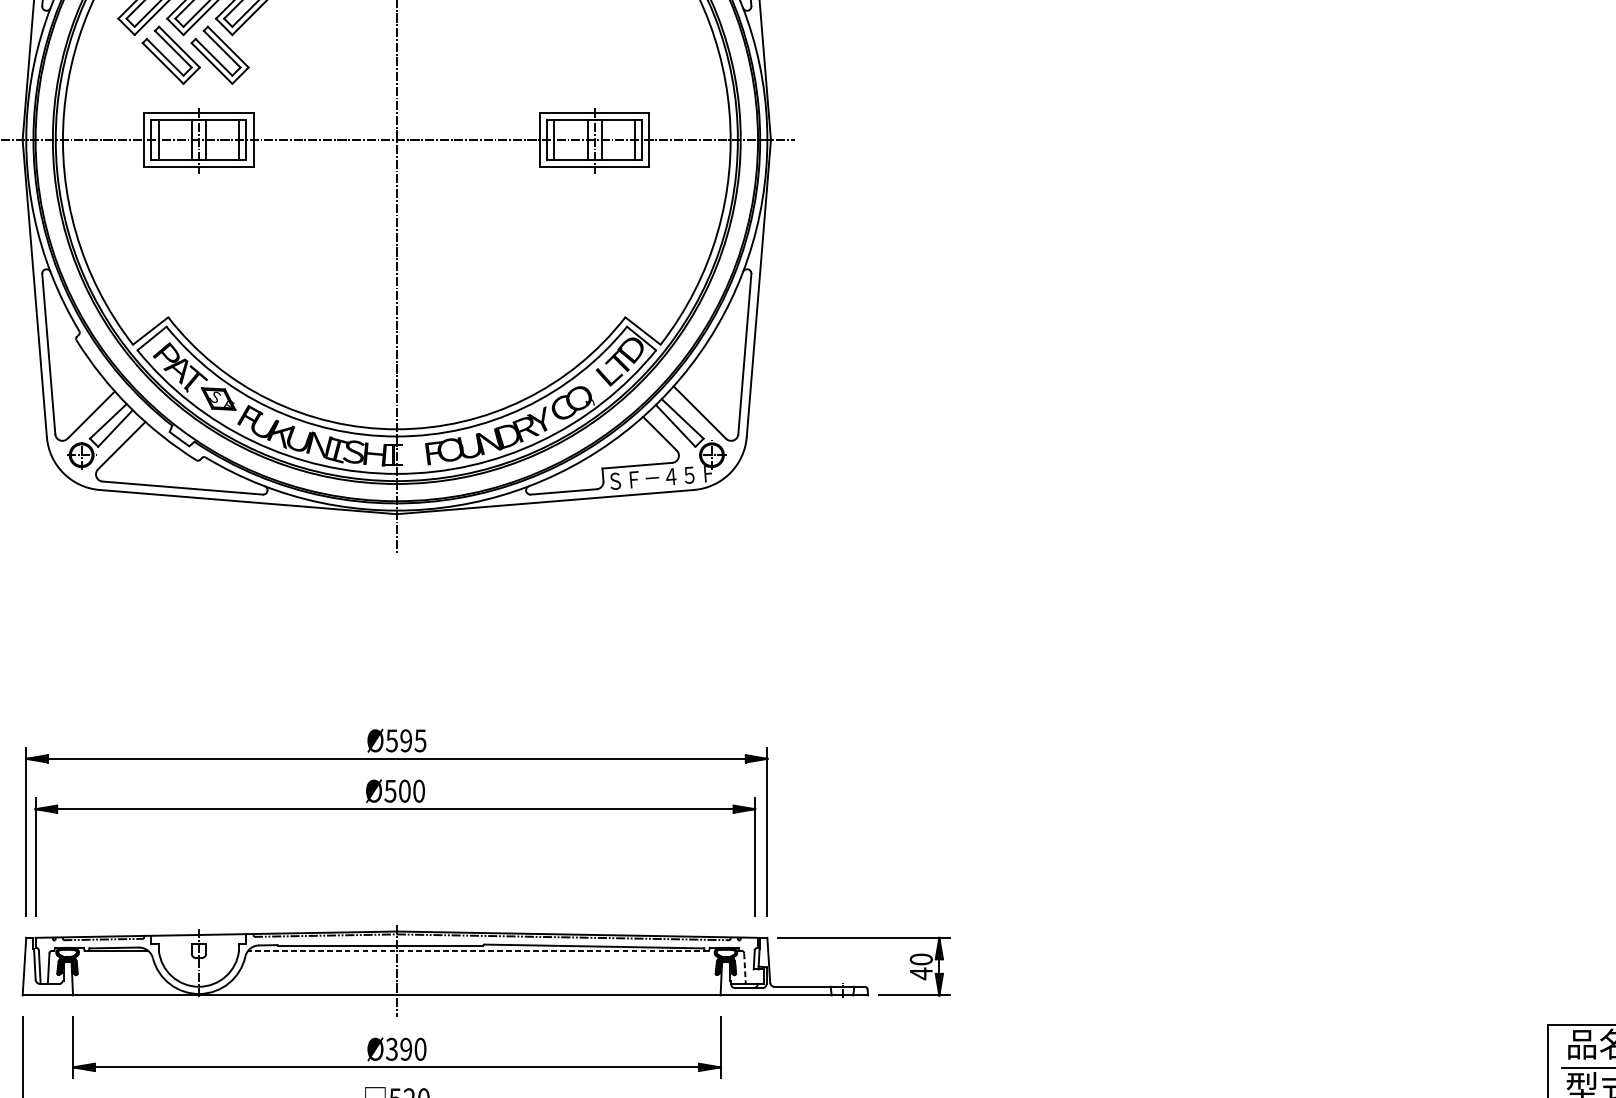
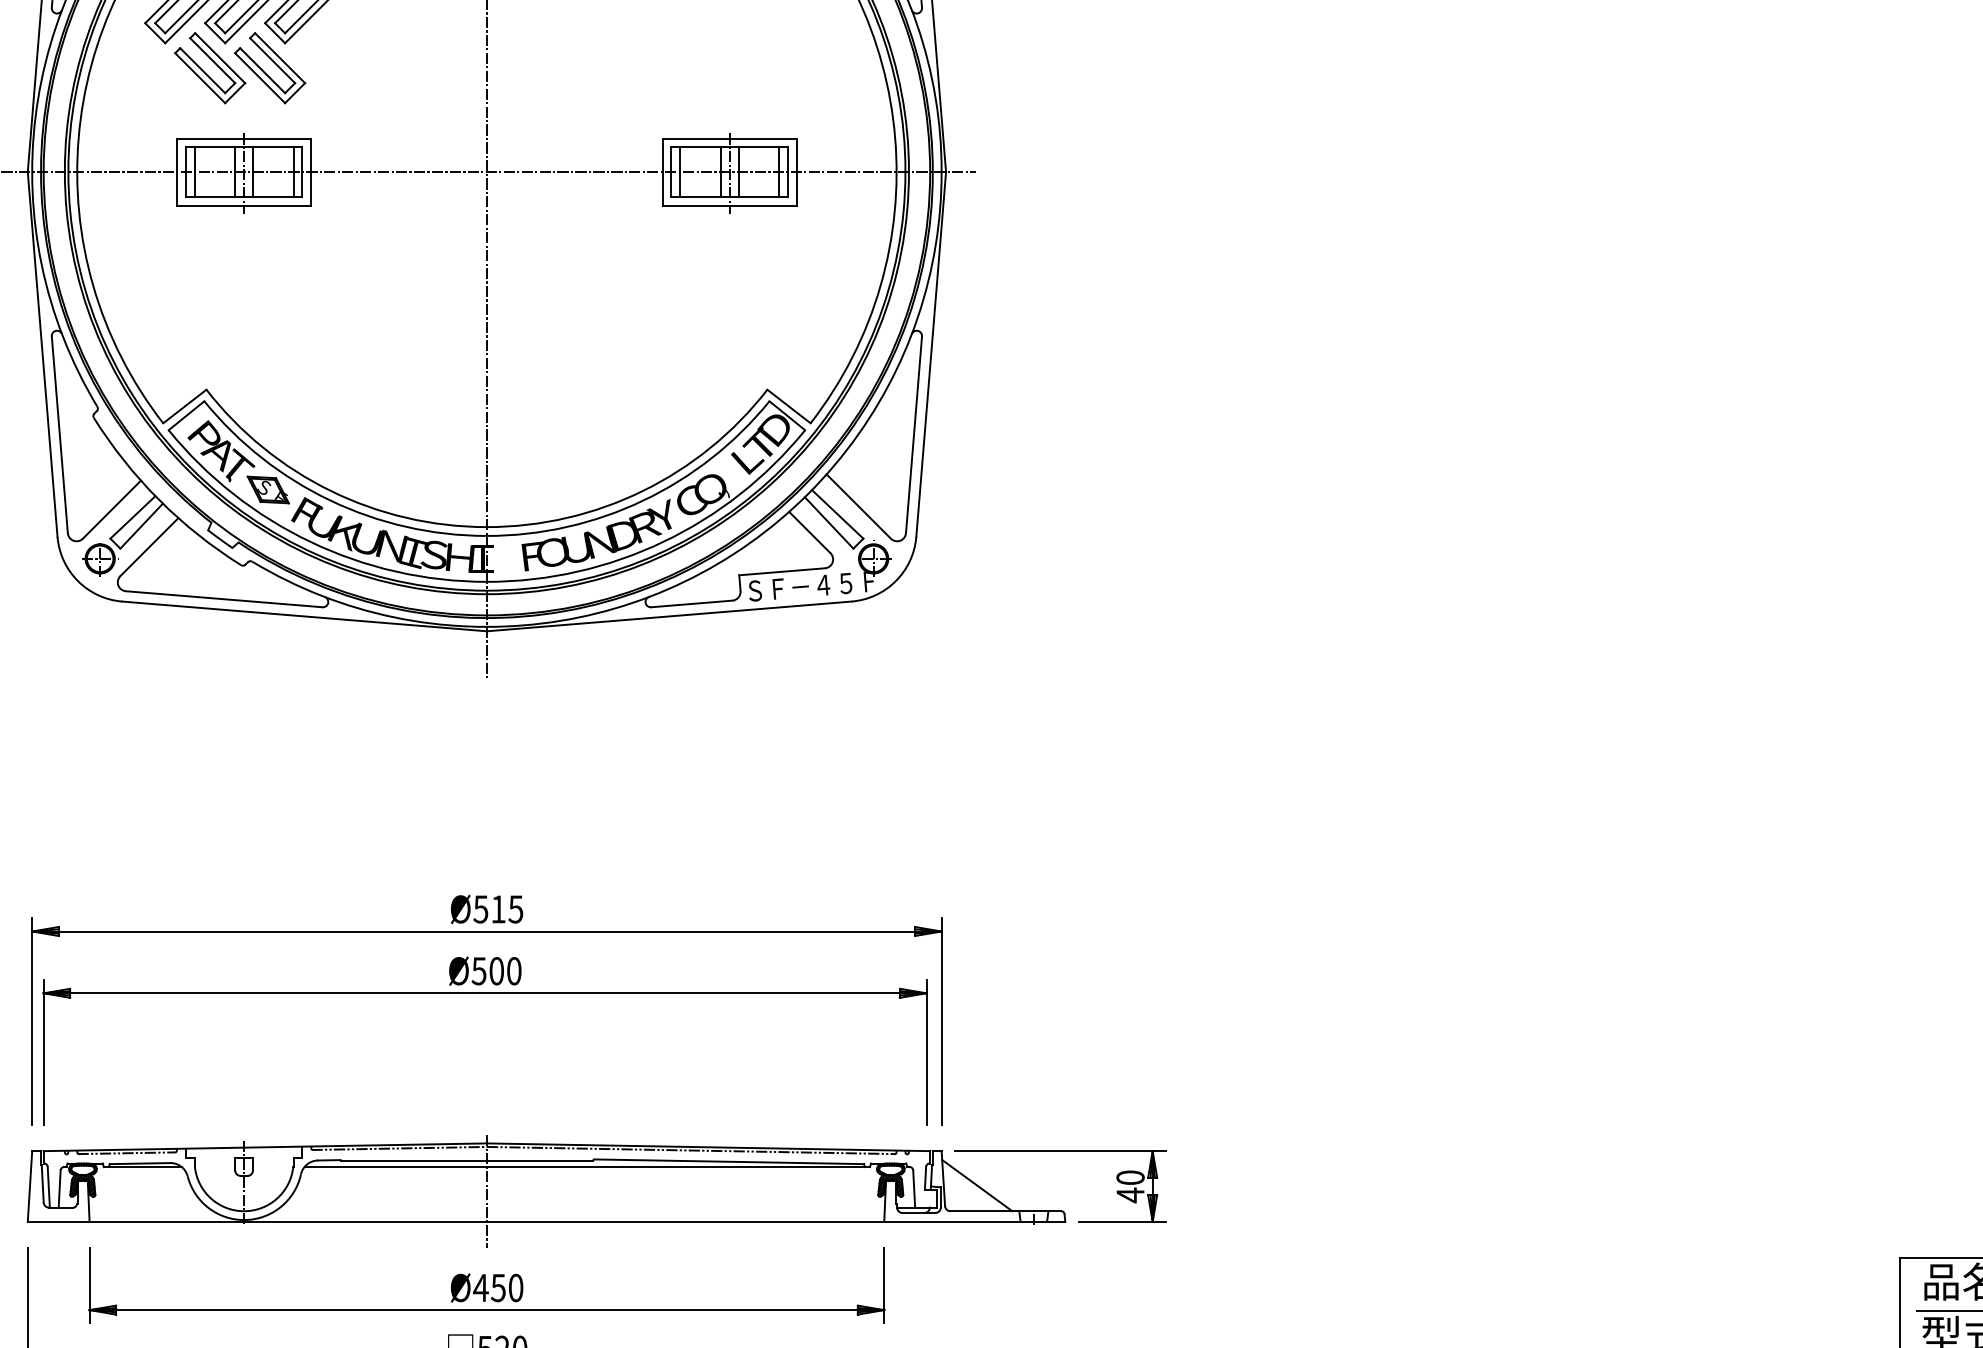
text: (406, 740) -> (498, 909), Ø595 -> Ø515
line: (478, 951) -> (587, 1167), dashed -> solid
line: (796, 965) -> (977, 1185), added
line: (745, 969) -> (914, 1189), dashed -> solid
text: (398, 1048) -> (489, 1287), Ø390 -> Ø450

